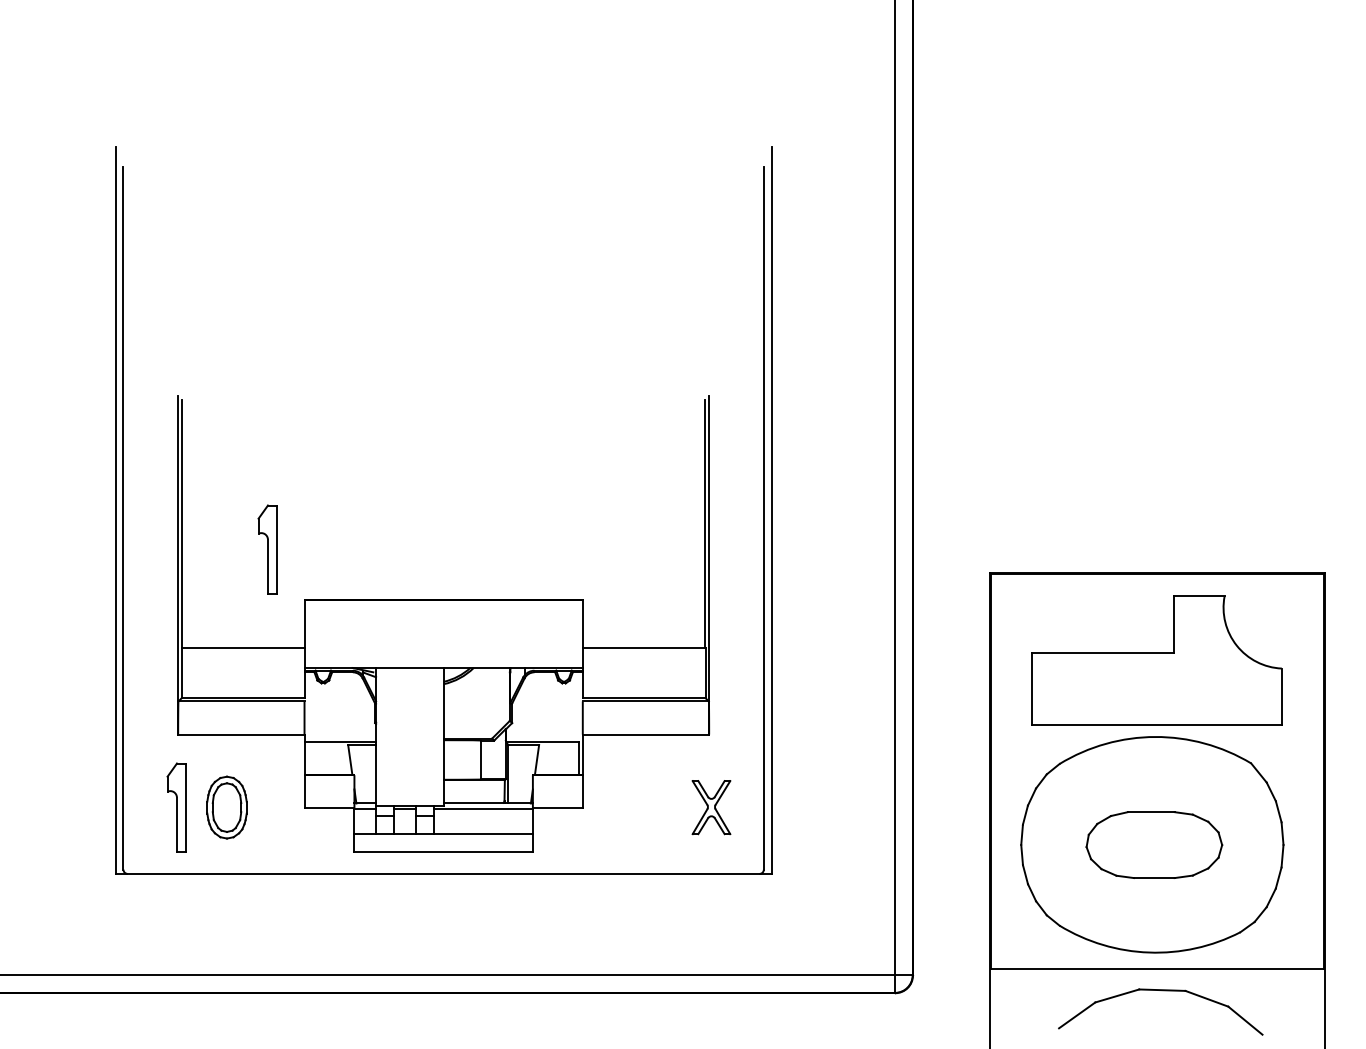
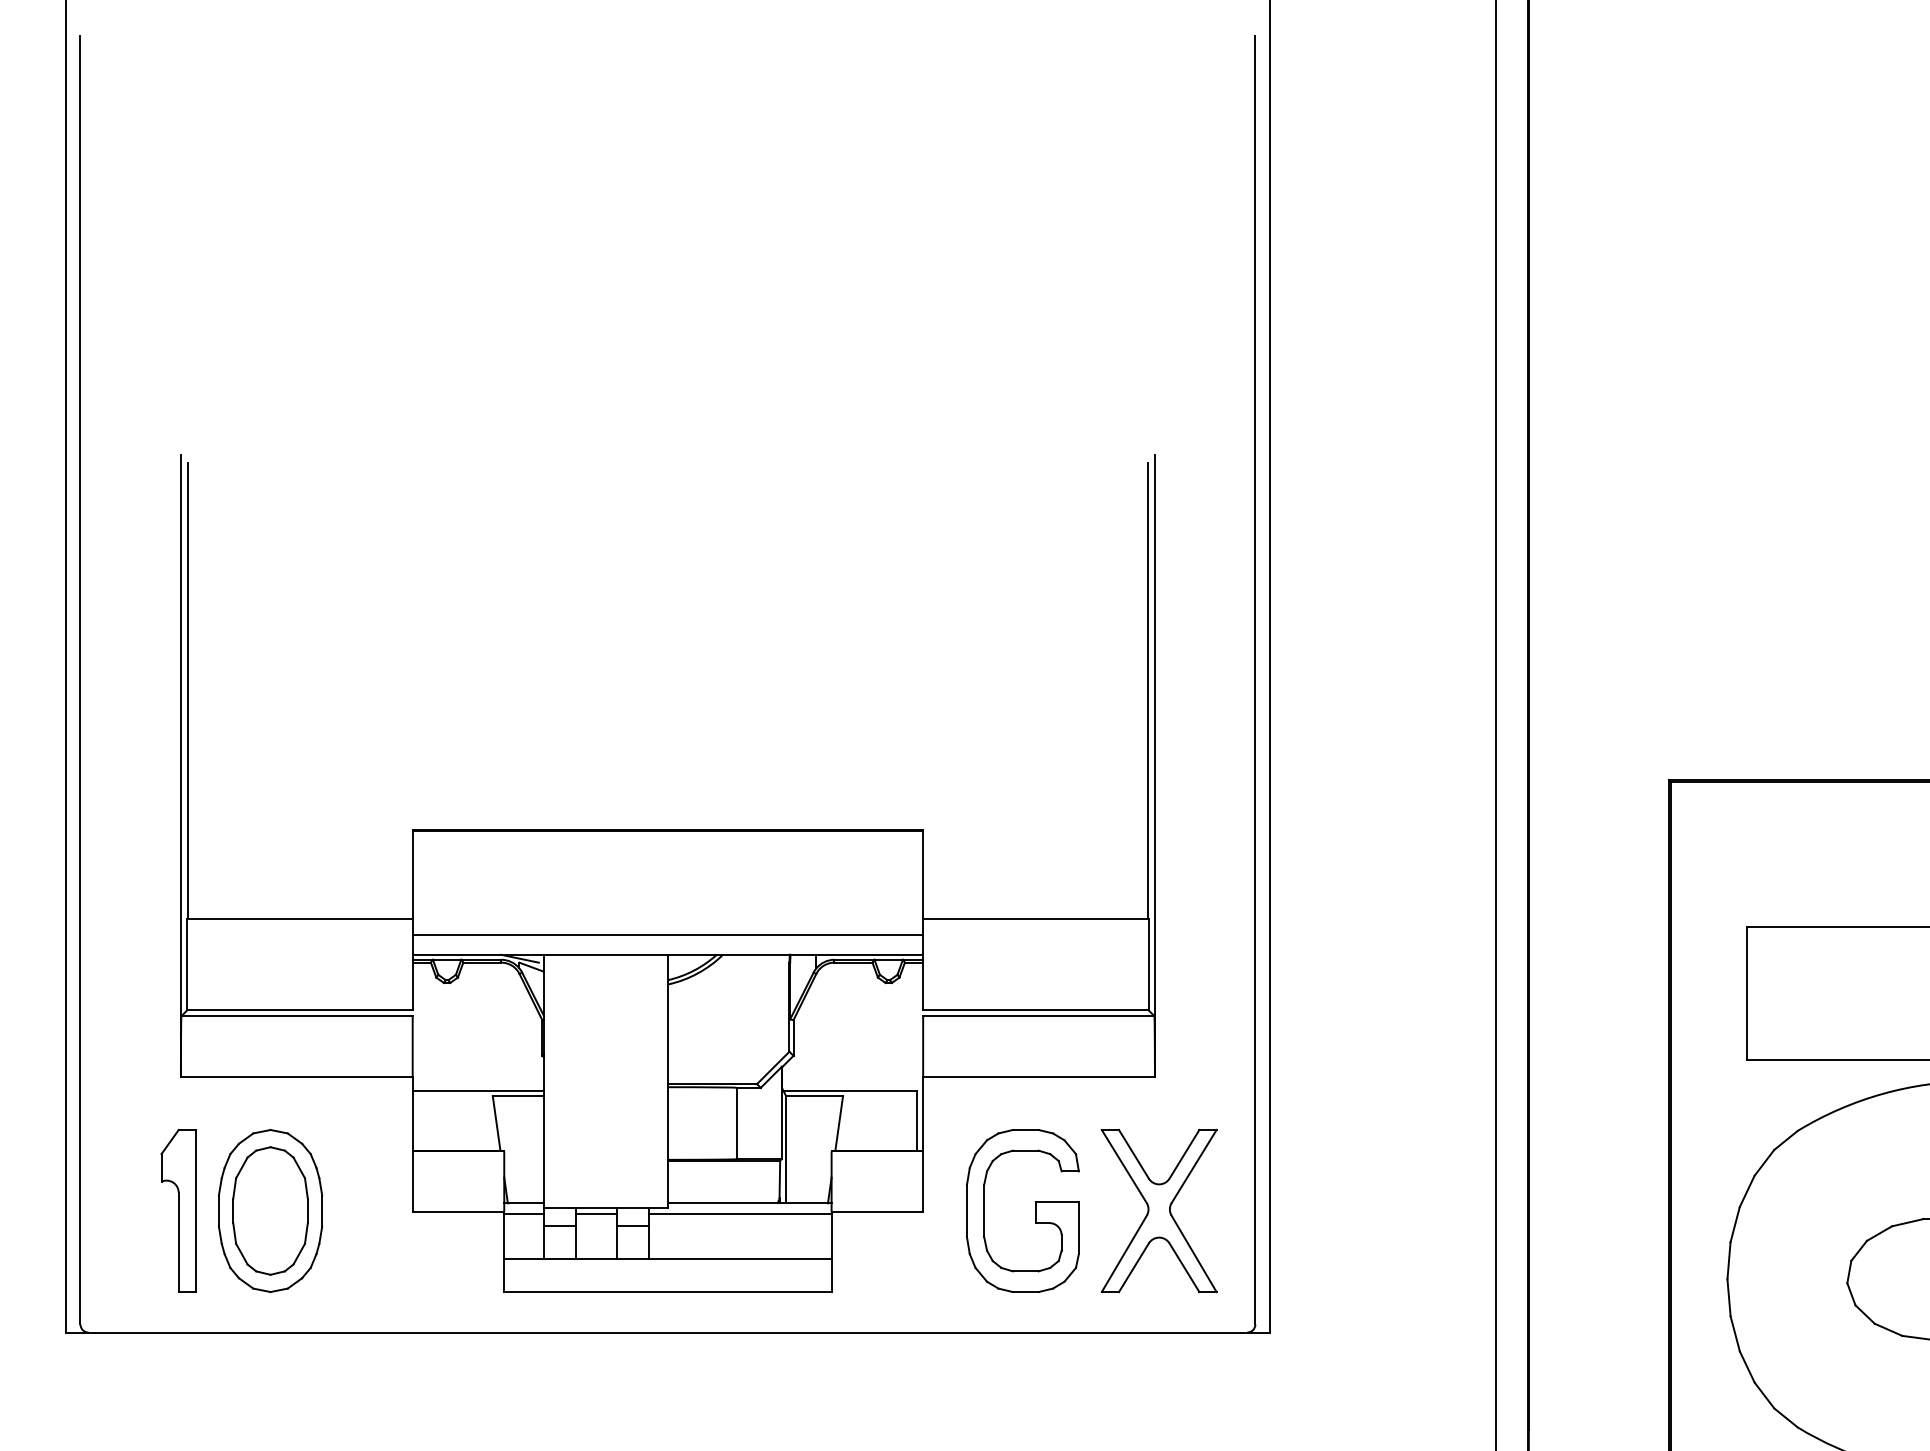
part: (267, 549) -> (344, 737), removed
line: (443, 657) -> (667, 935), added
part: (226, 807) -> (269, 1210), size x1.43
part: (643, 807) -> (1034, 1210), added
part: (711, 807) -> (1159, 1210), size x1.67

